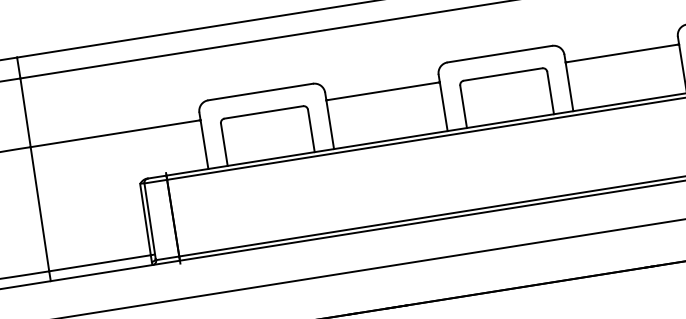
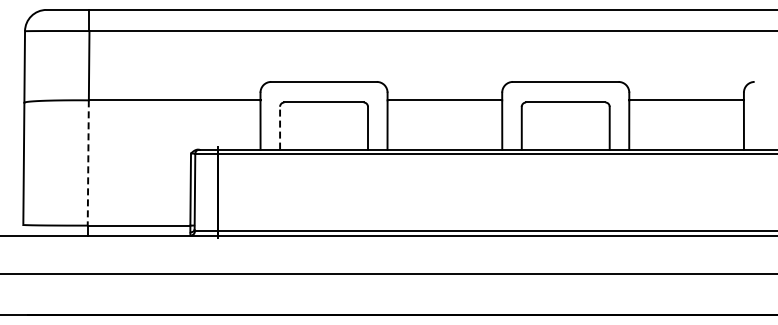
line: (224, 143) -> (280, 127), solid -> dashed
line: (40, 208) -> (88, 162), solid -> dashed

